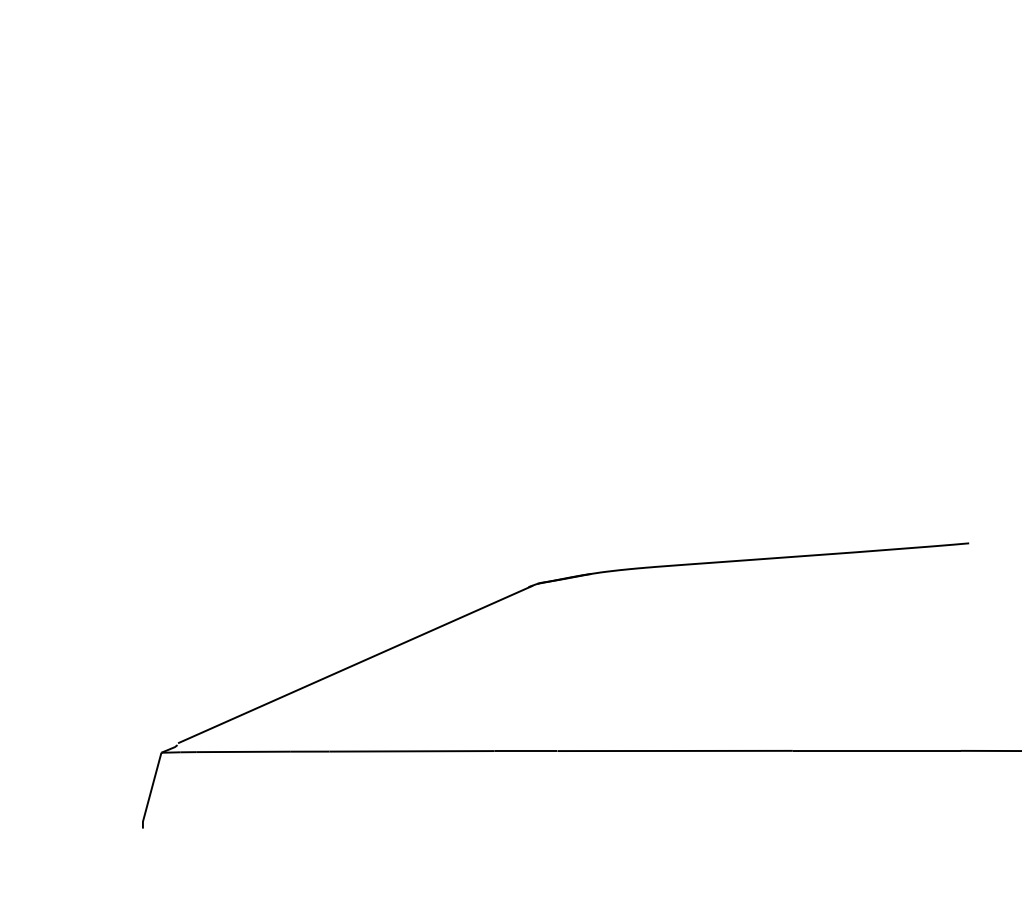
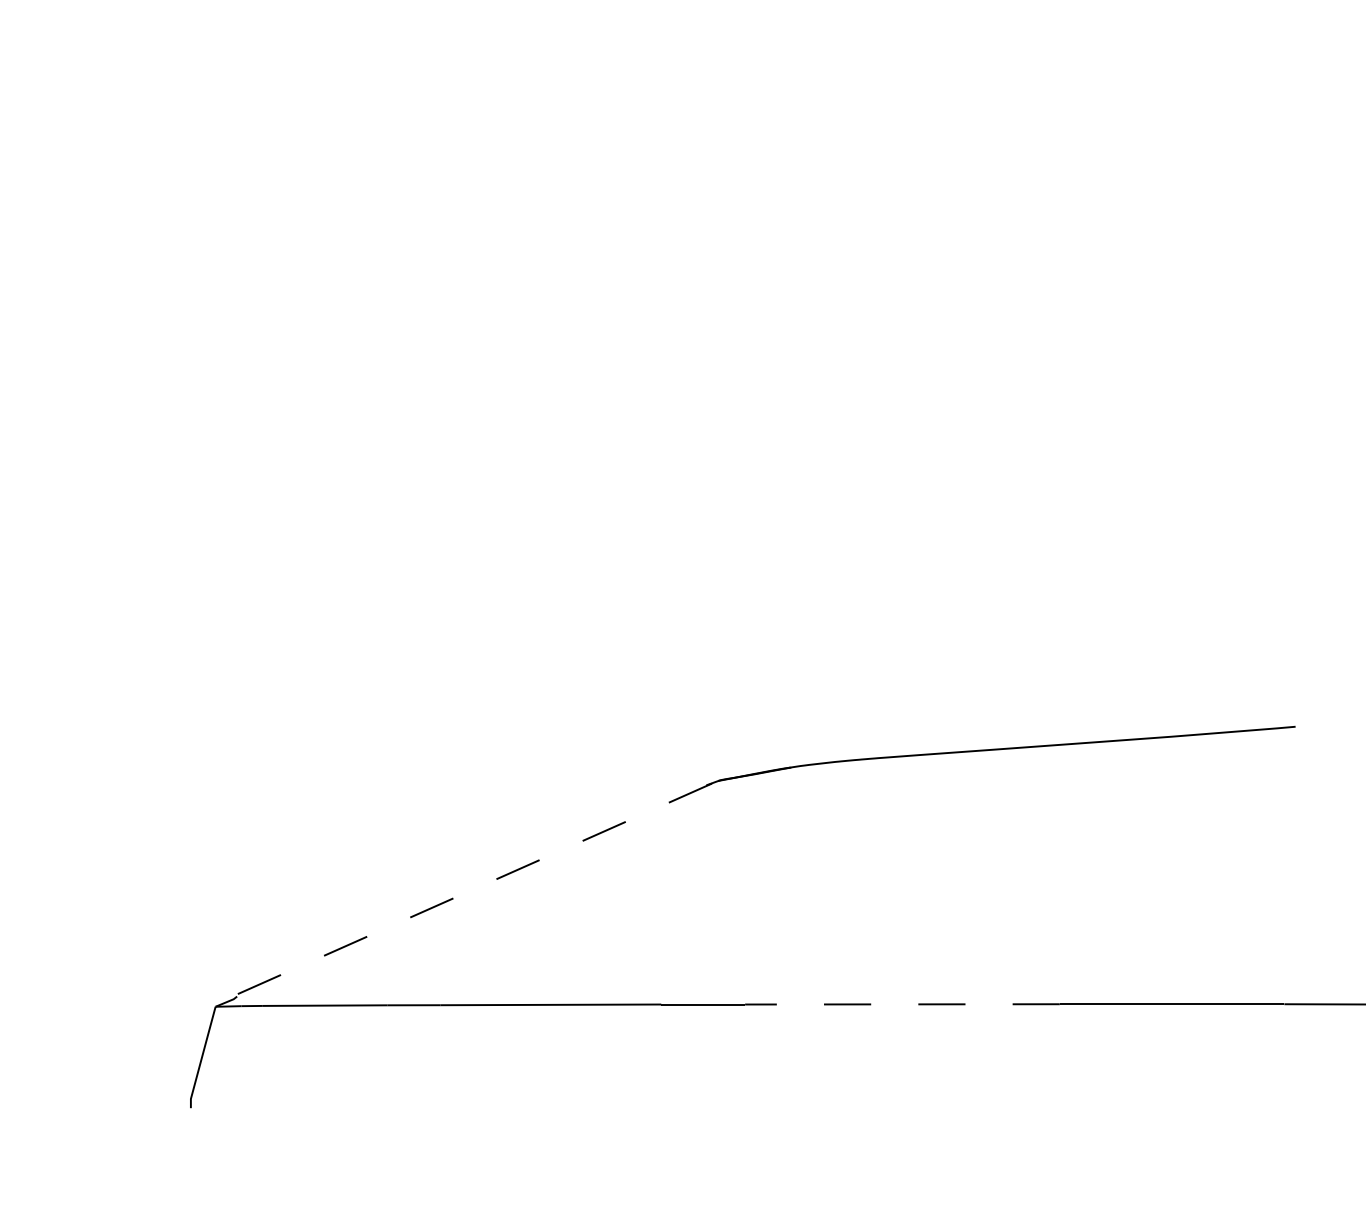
line: (355, 664) -> (475, 888), solid -> dashed
line: (674, 751) -> (901, 1004), solid -> dashed

